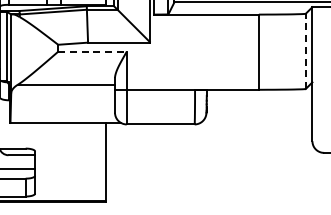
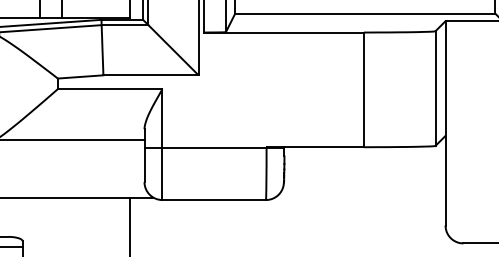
line: (92, 51) -> (110, 88), dashed -> solid
line: (305, 51) -> (435, 88), dashed -> solid

